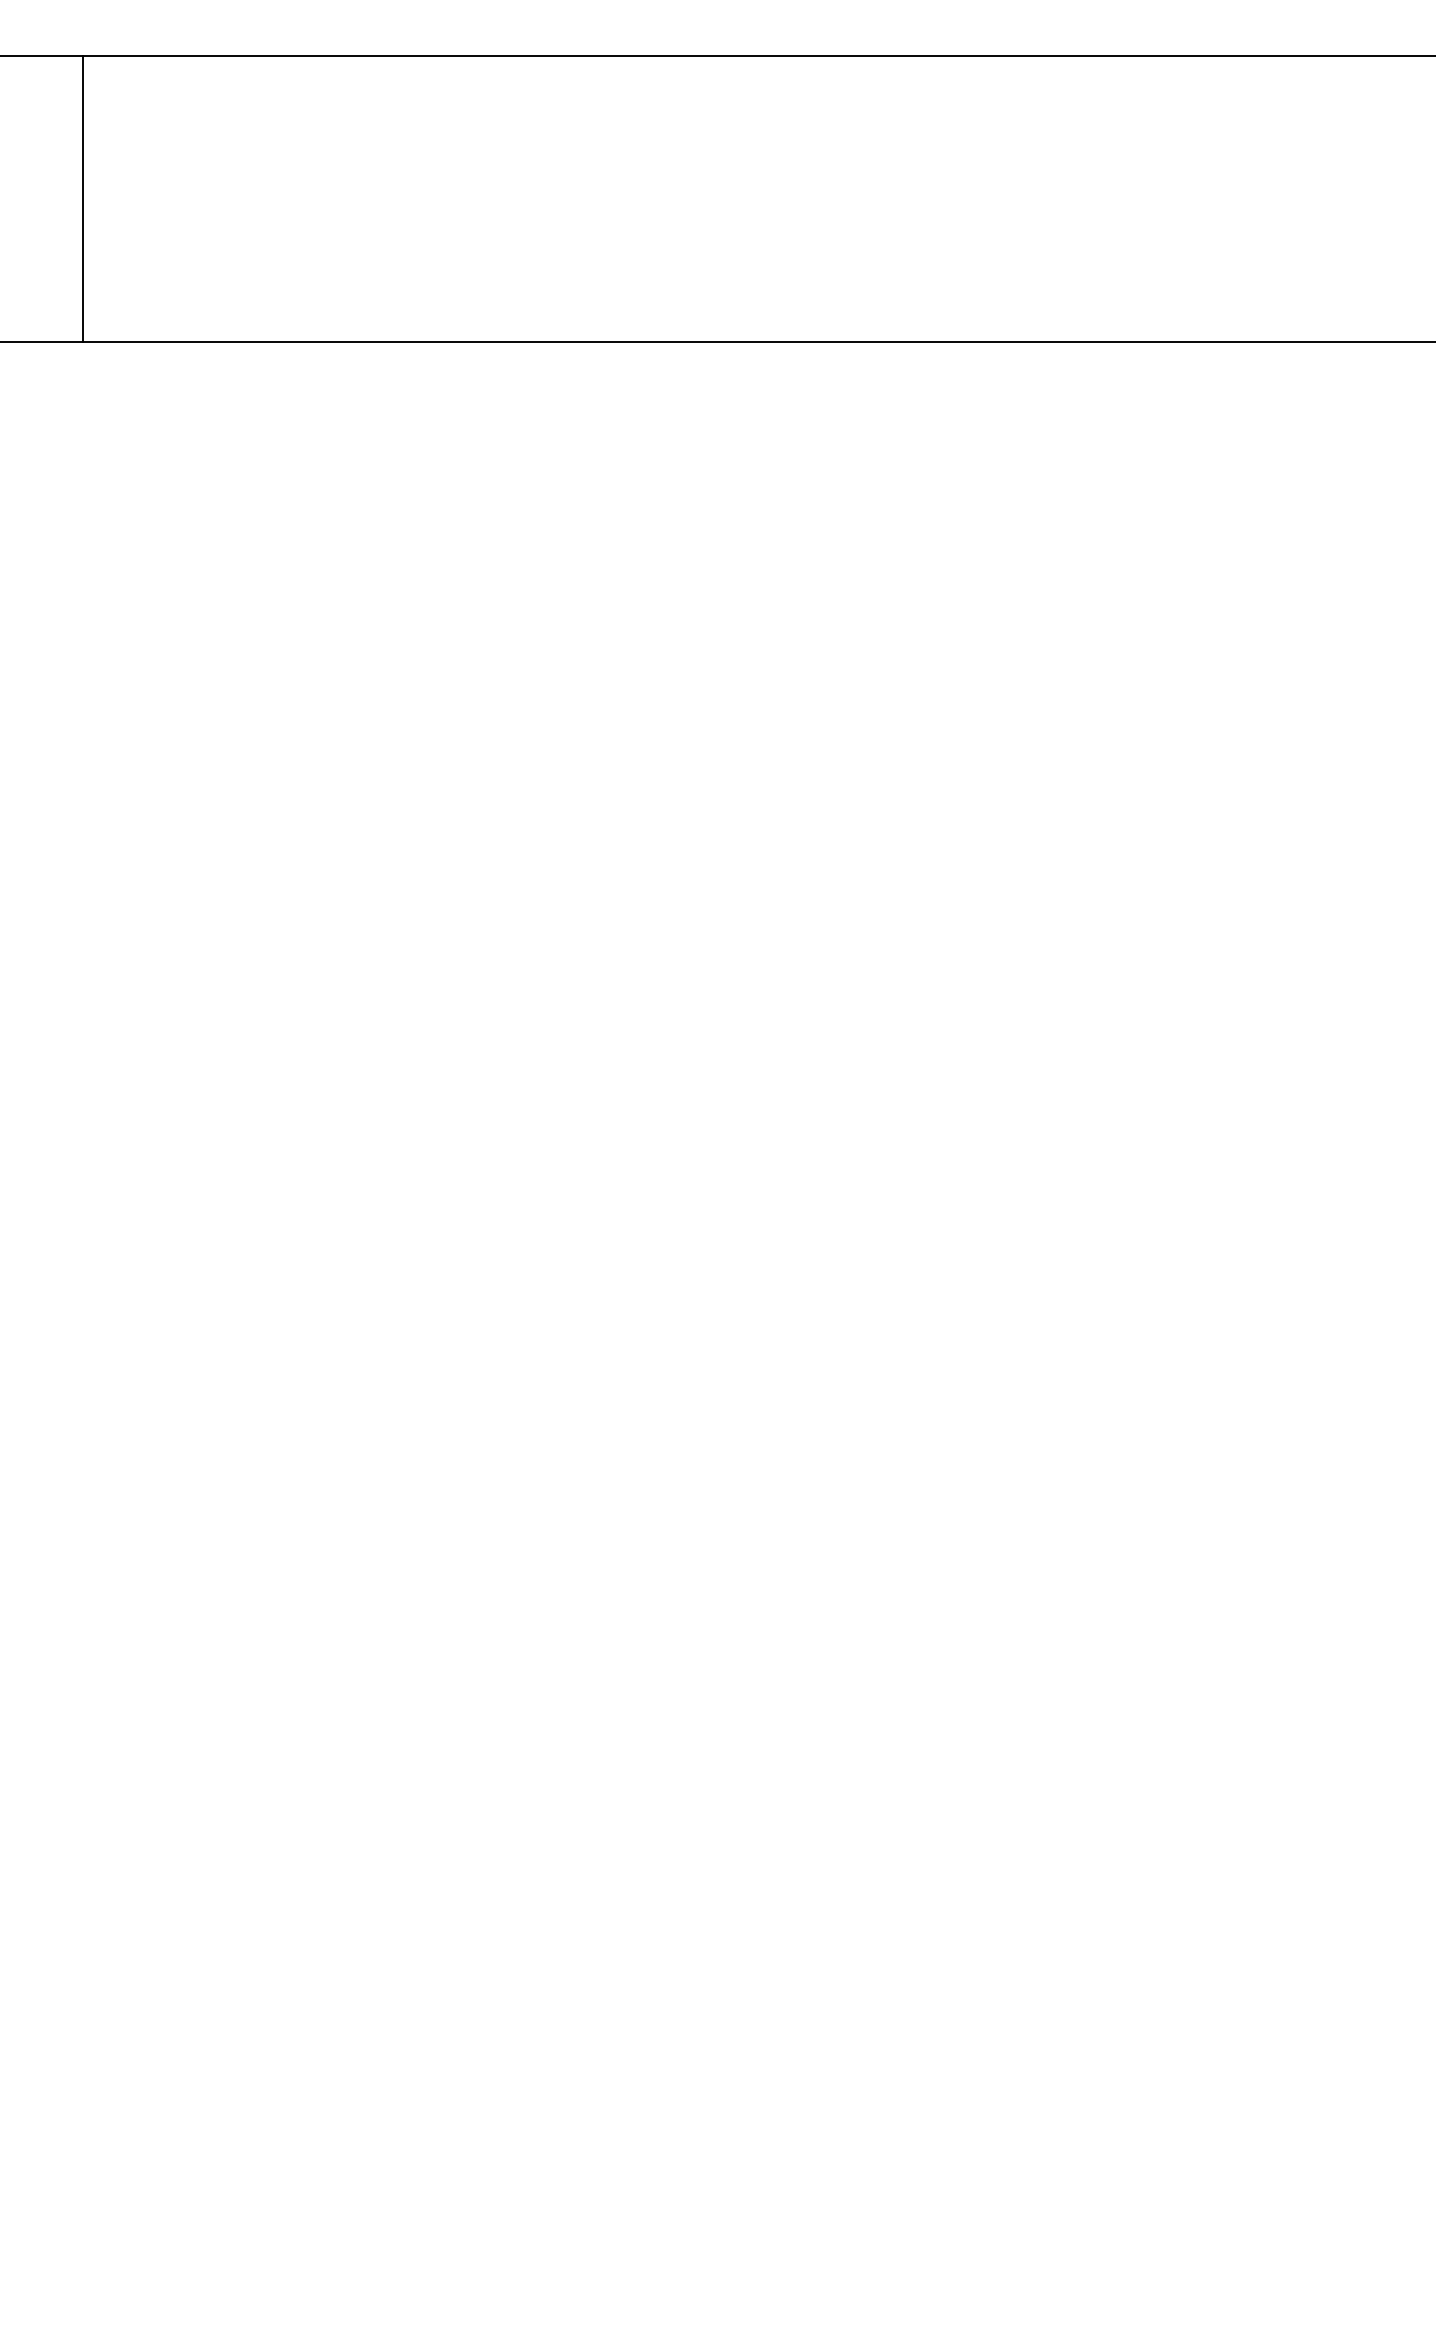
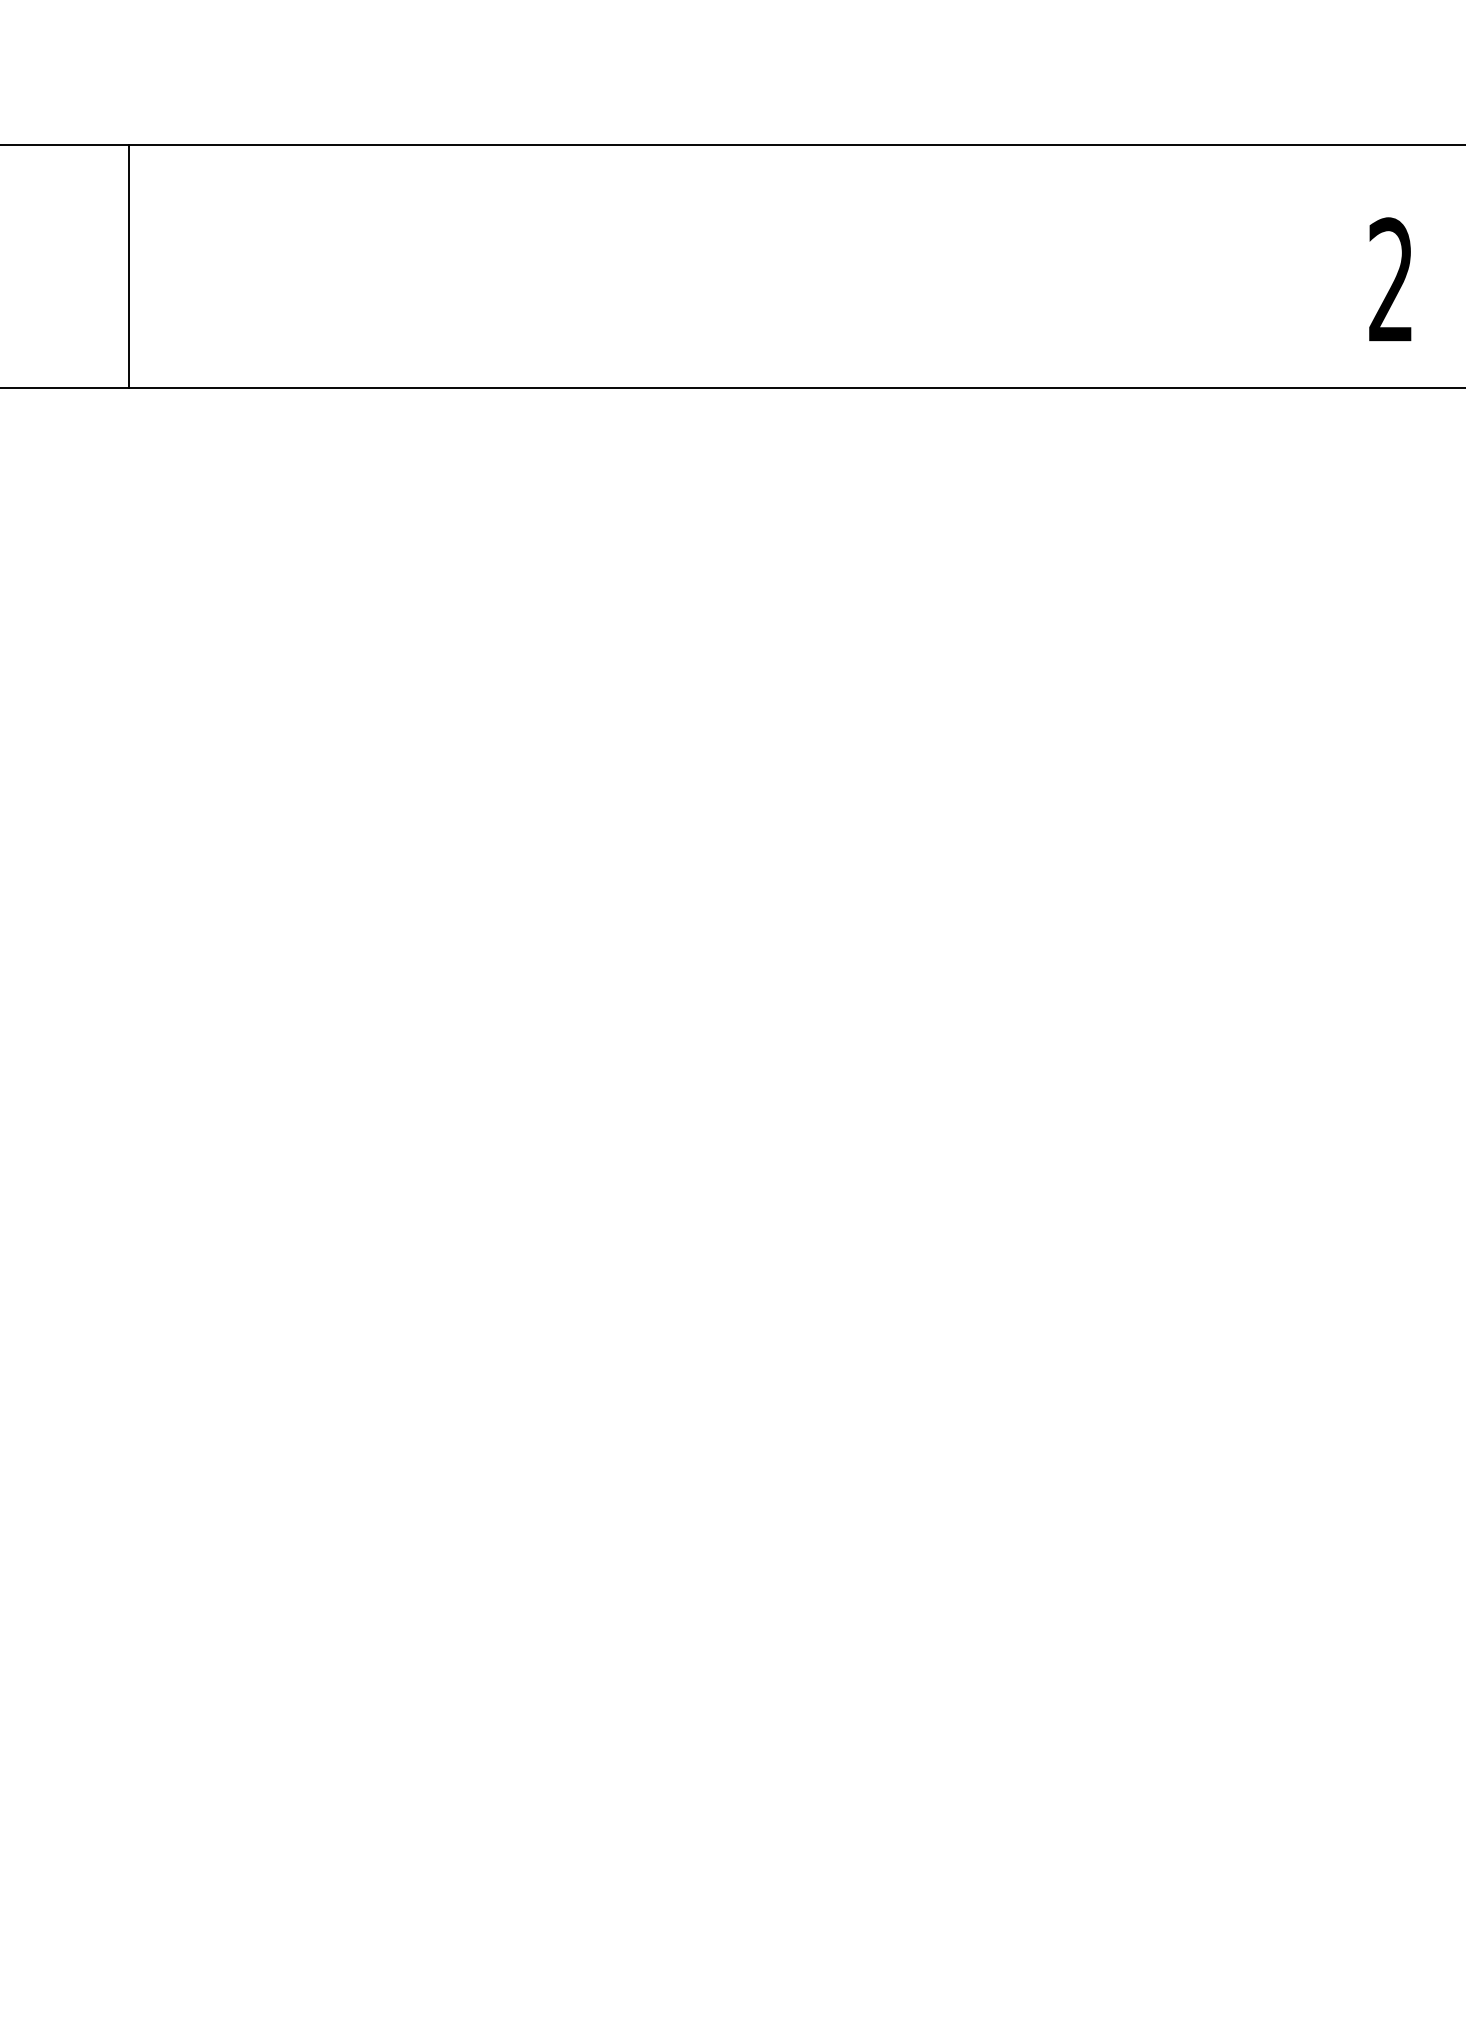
line: (82, 198) -> (128, 266), moved

